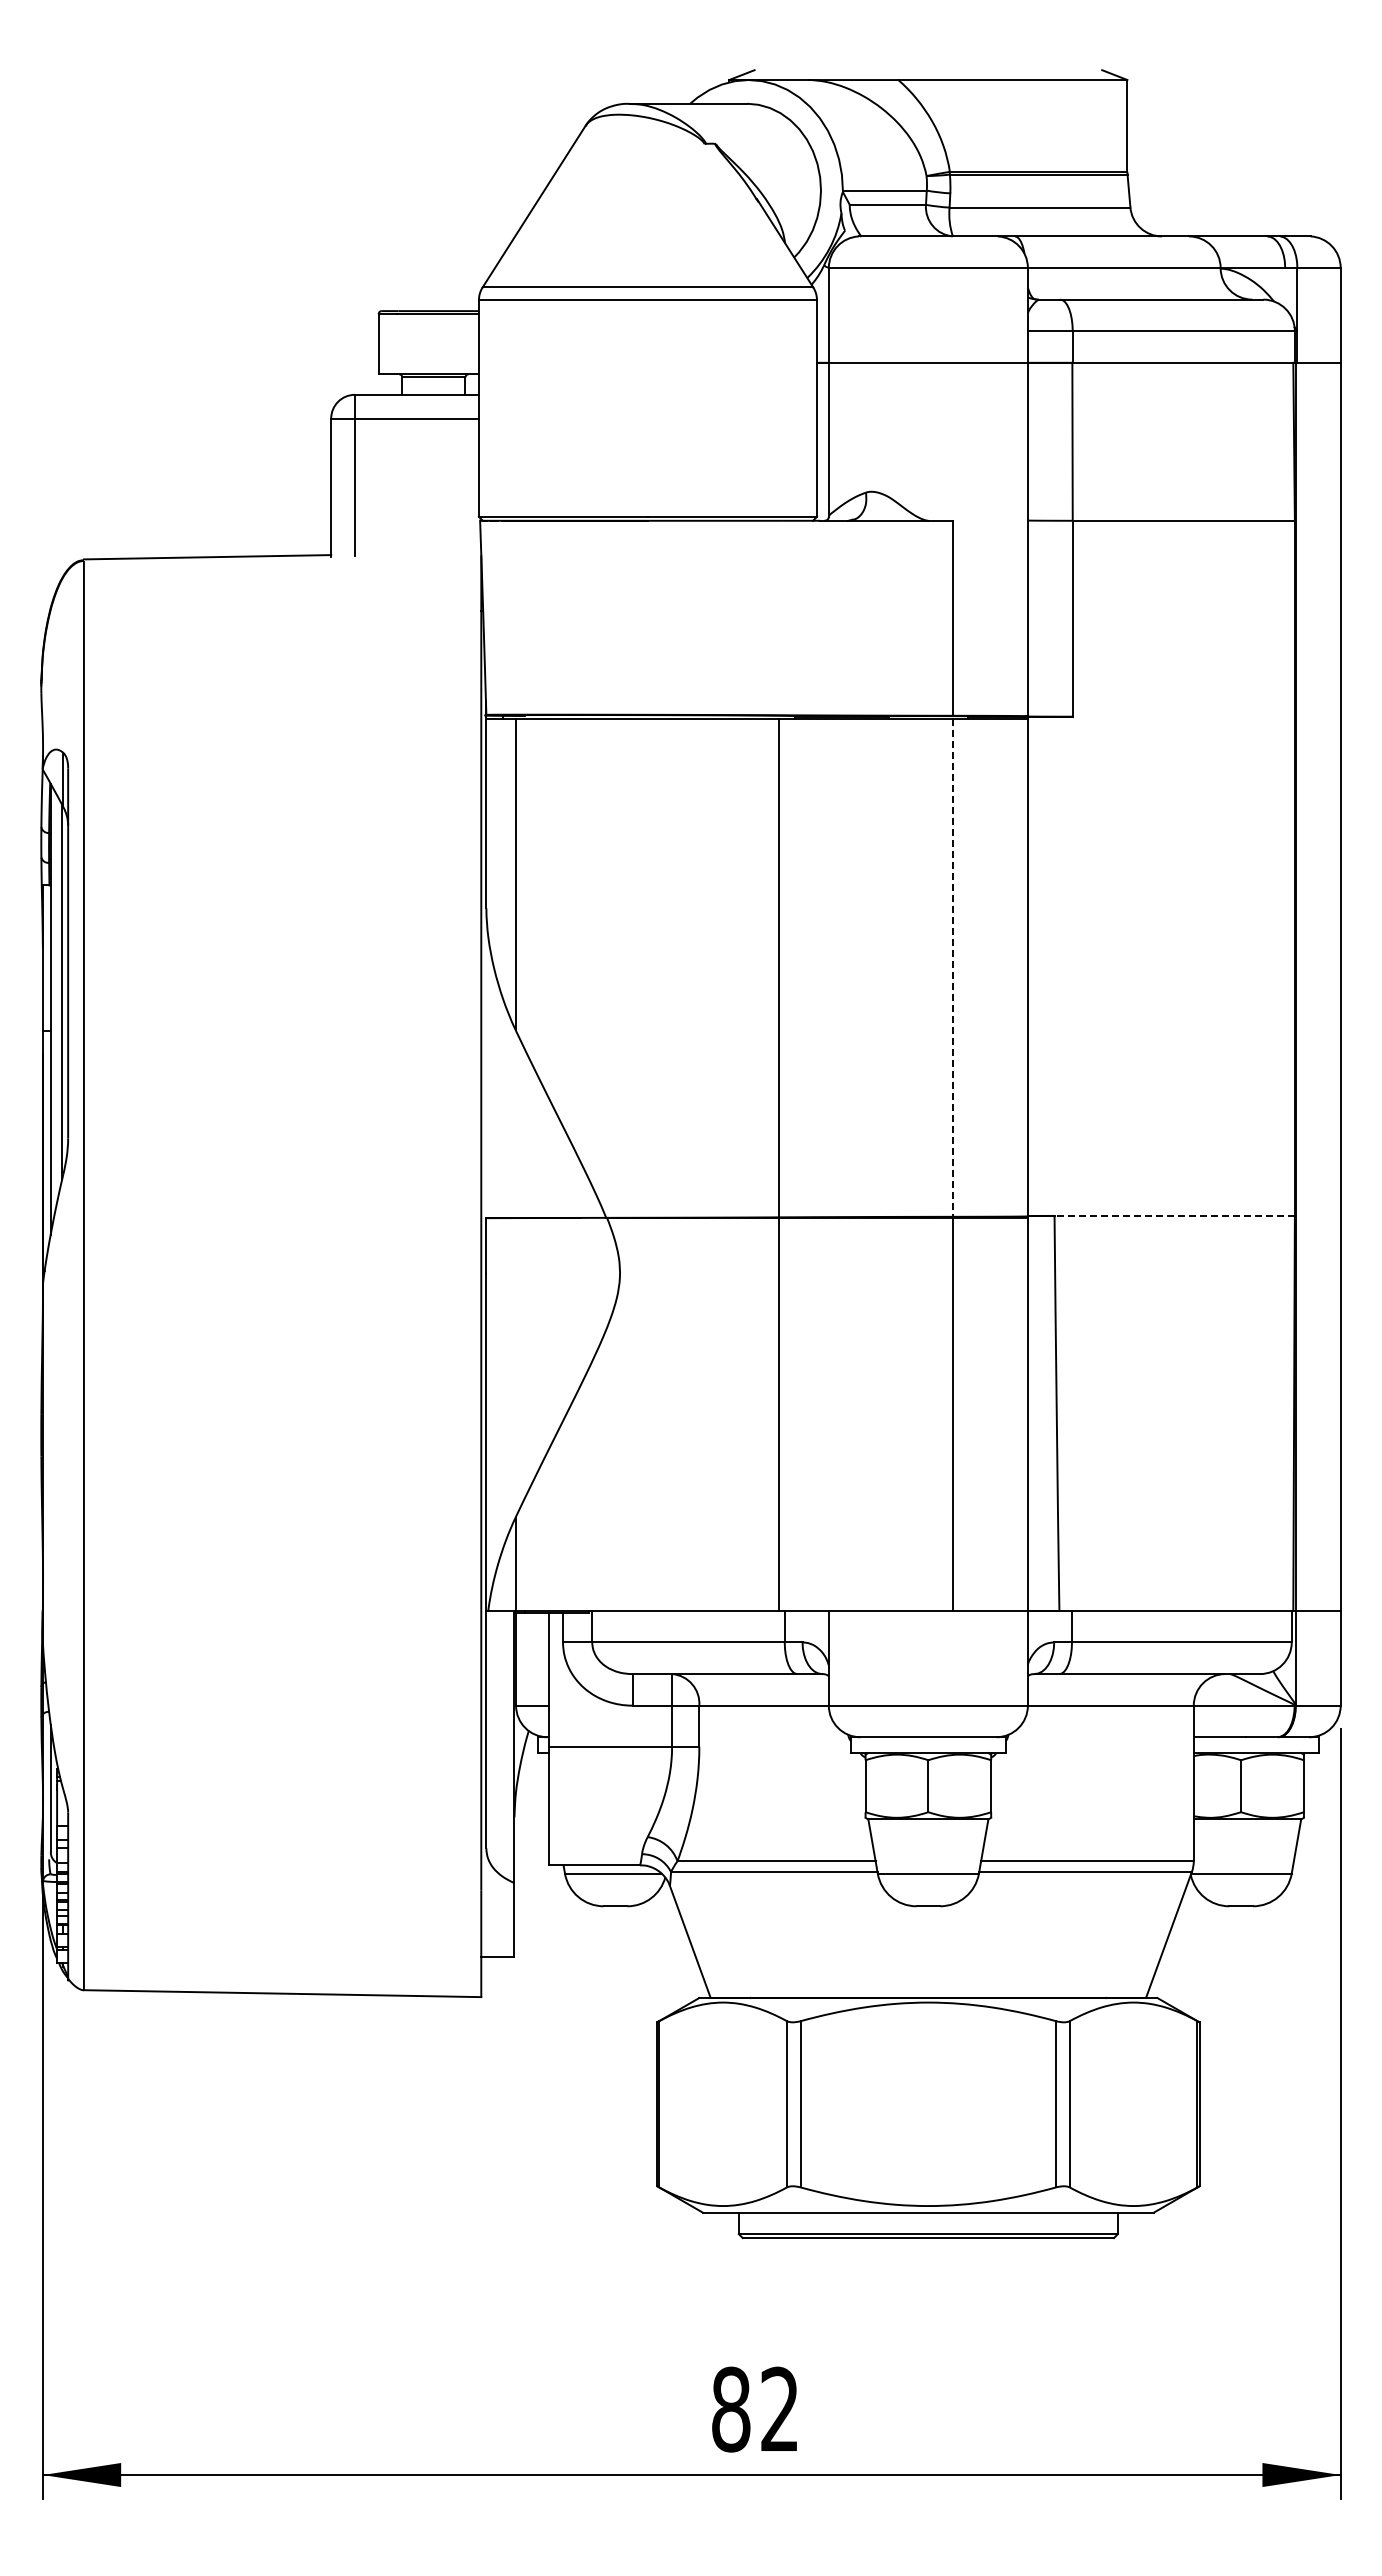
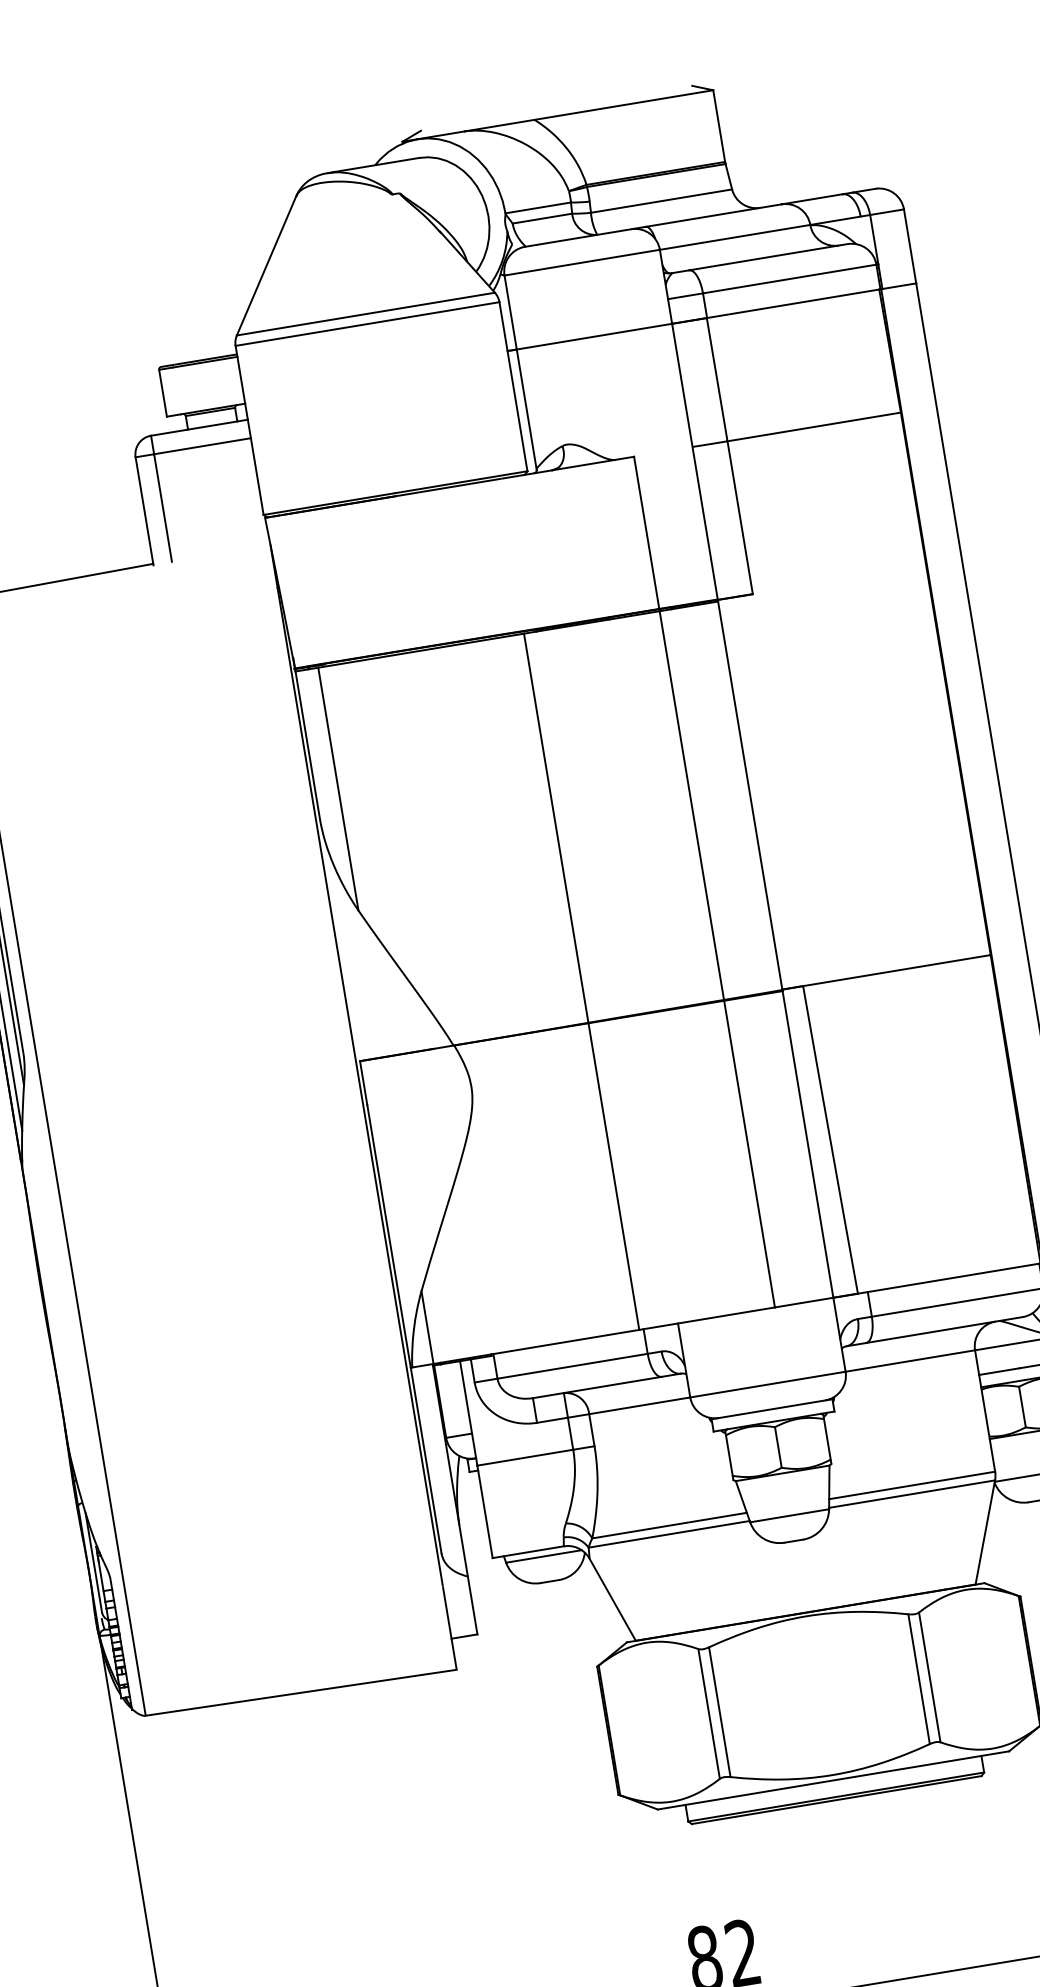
line: (953, 968) -> (692, 806), dashed -> solid
line: (1174, 1215) -> (896, 970), dashed -> solid

